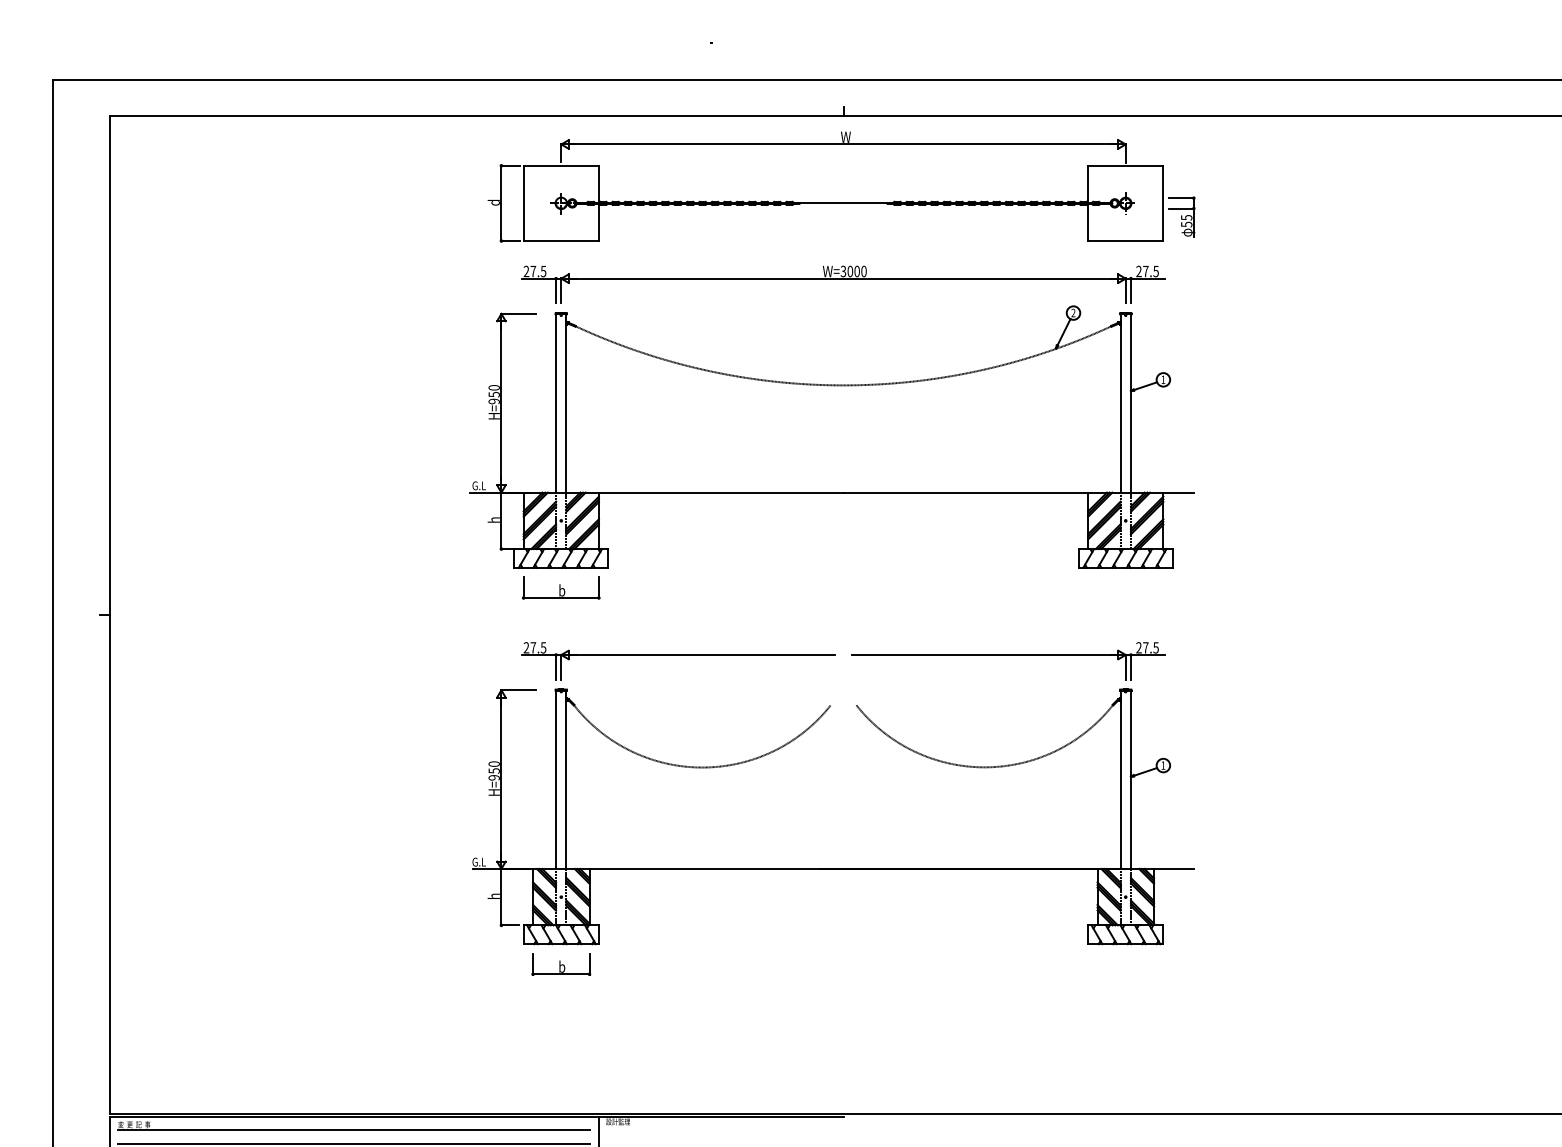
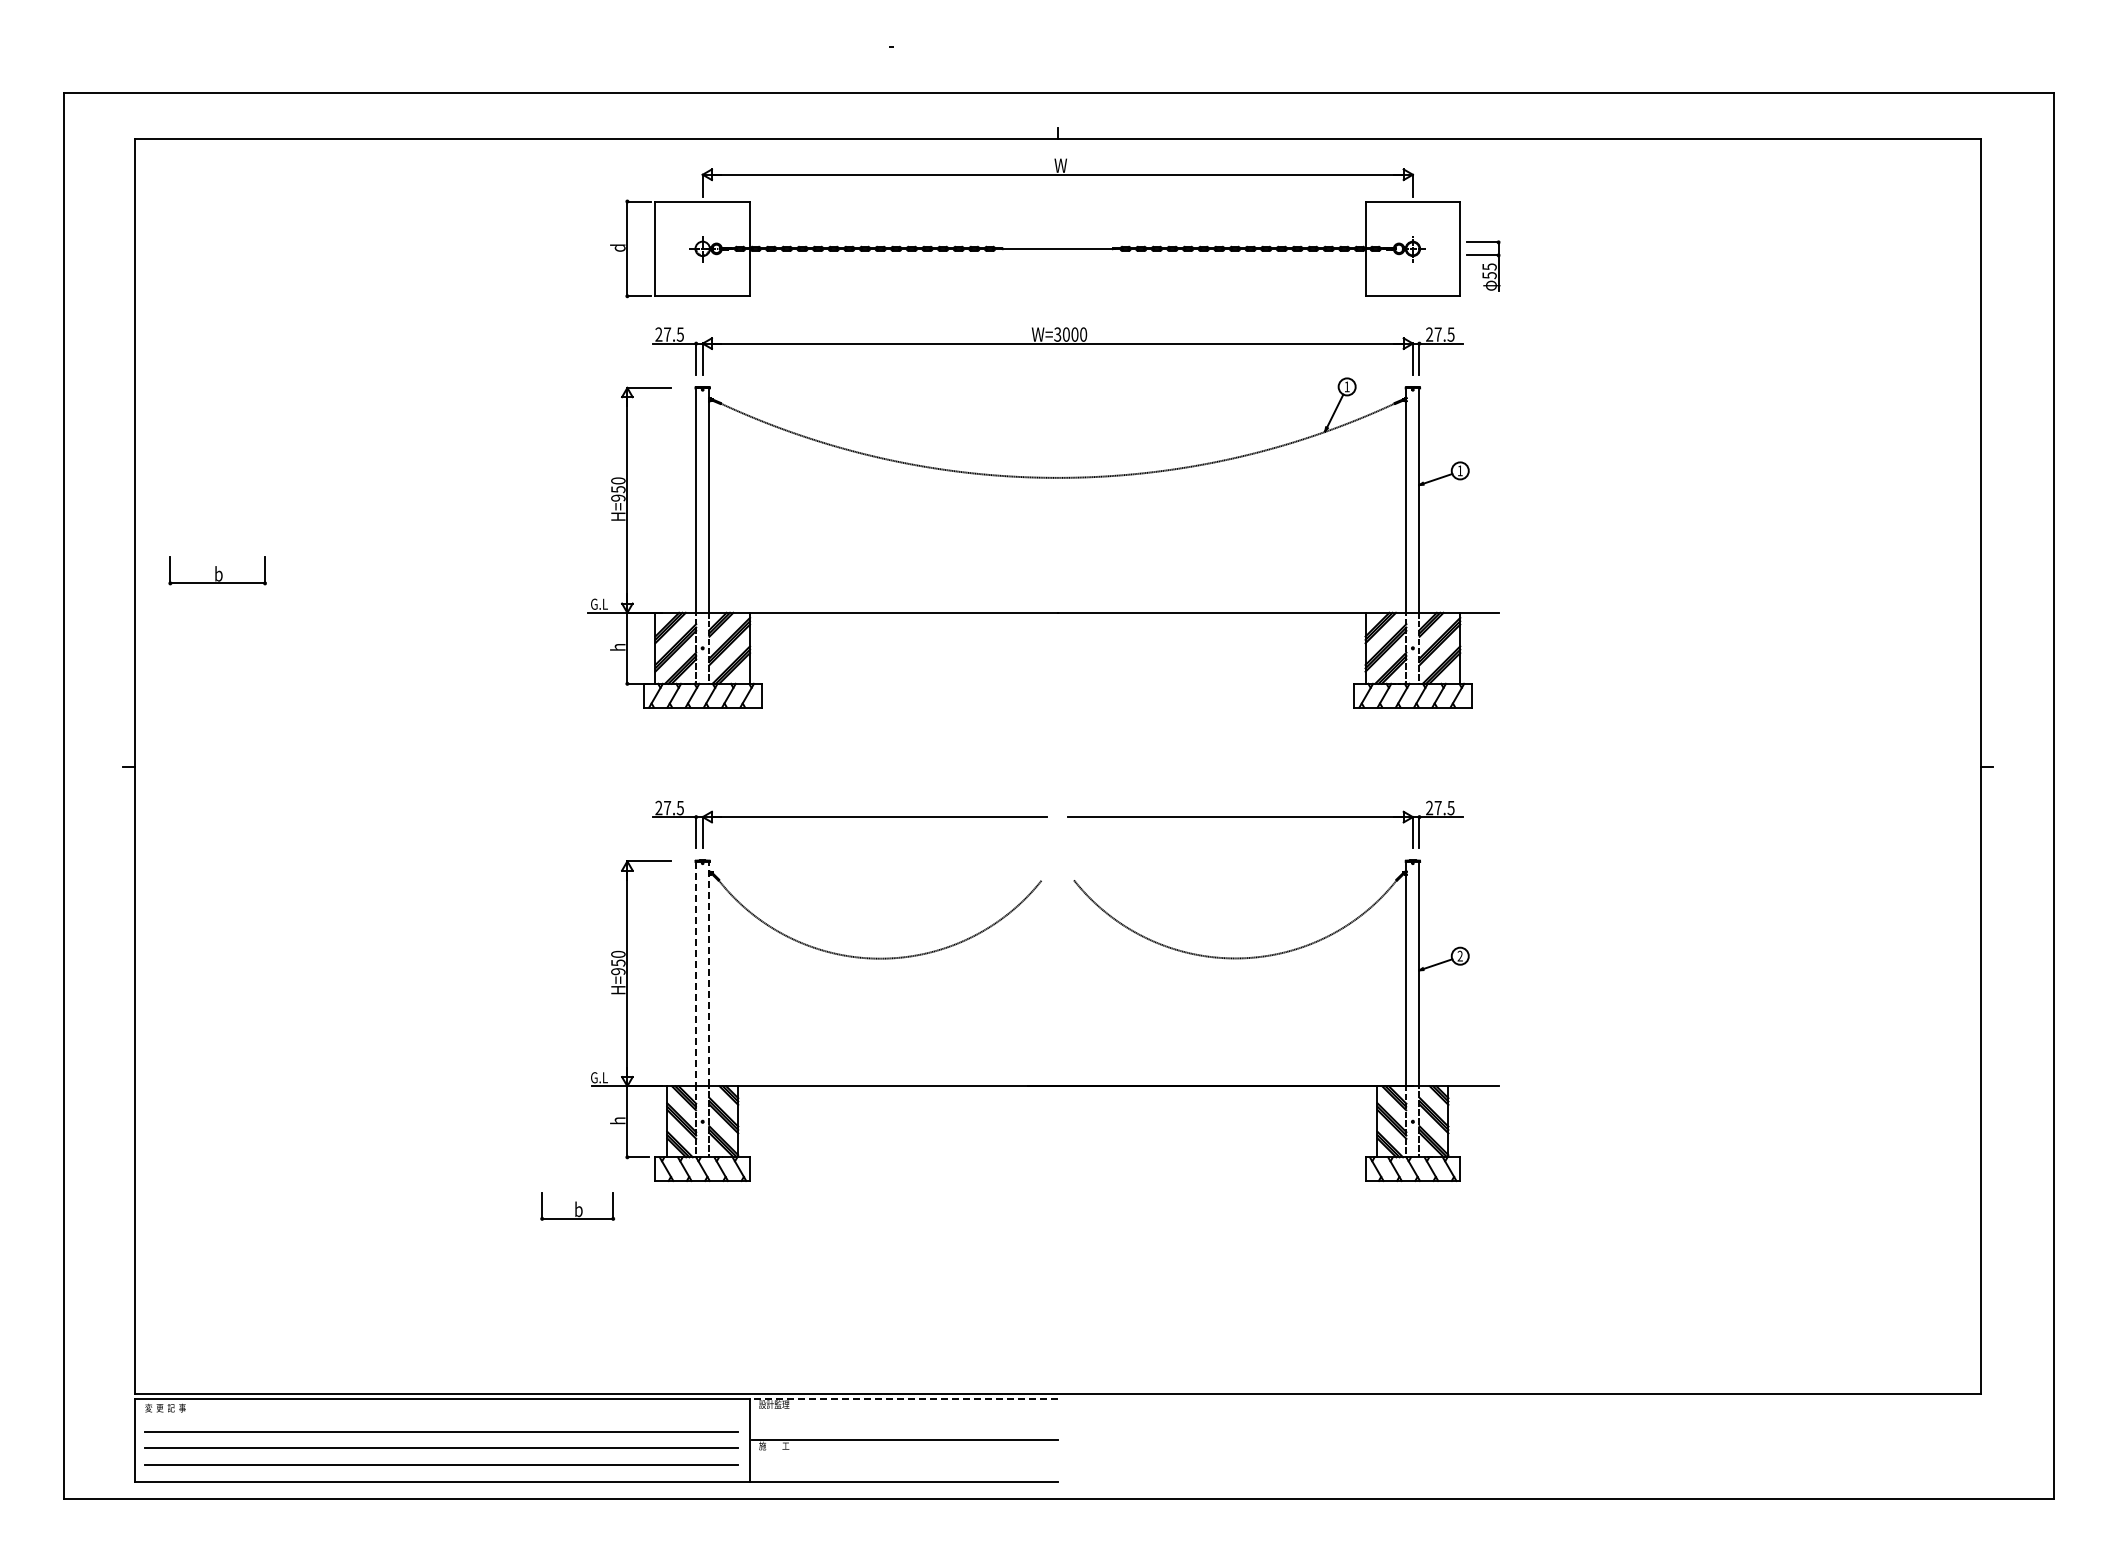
text: (1072, 312) -> (1346, 386), 2 -> 1
part: (561, 587) -> (217, 570), moved
text: (1162, 764) -> (1459, 955), 1 -> 2
line: (566, 779) -> (709, 973), solid -> dashed
line: (556, 780) -> (696, 974), solid -> dashed
part: (561, 964) -> (577, 1206), moved
line: (720, 1117) -> (903, 1398), solid -> dashed
line: (353, 1130) -> (441, 1415), removed

